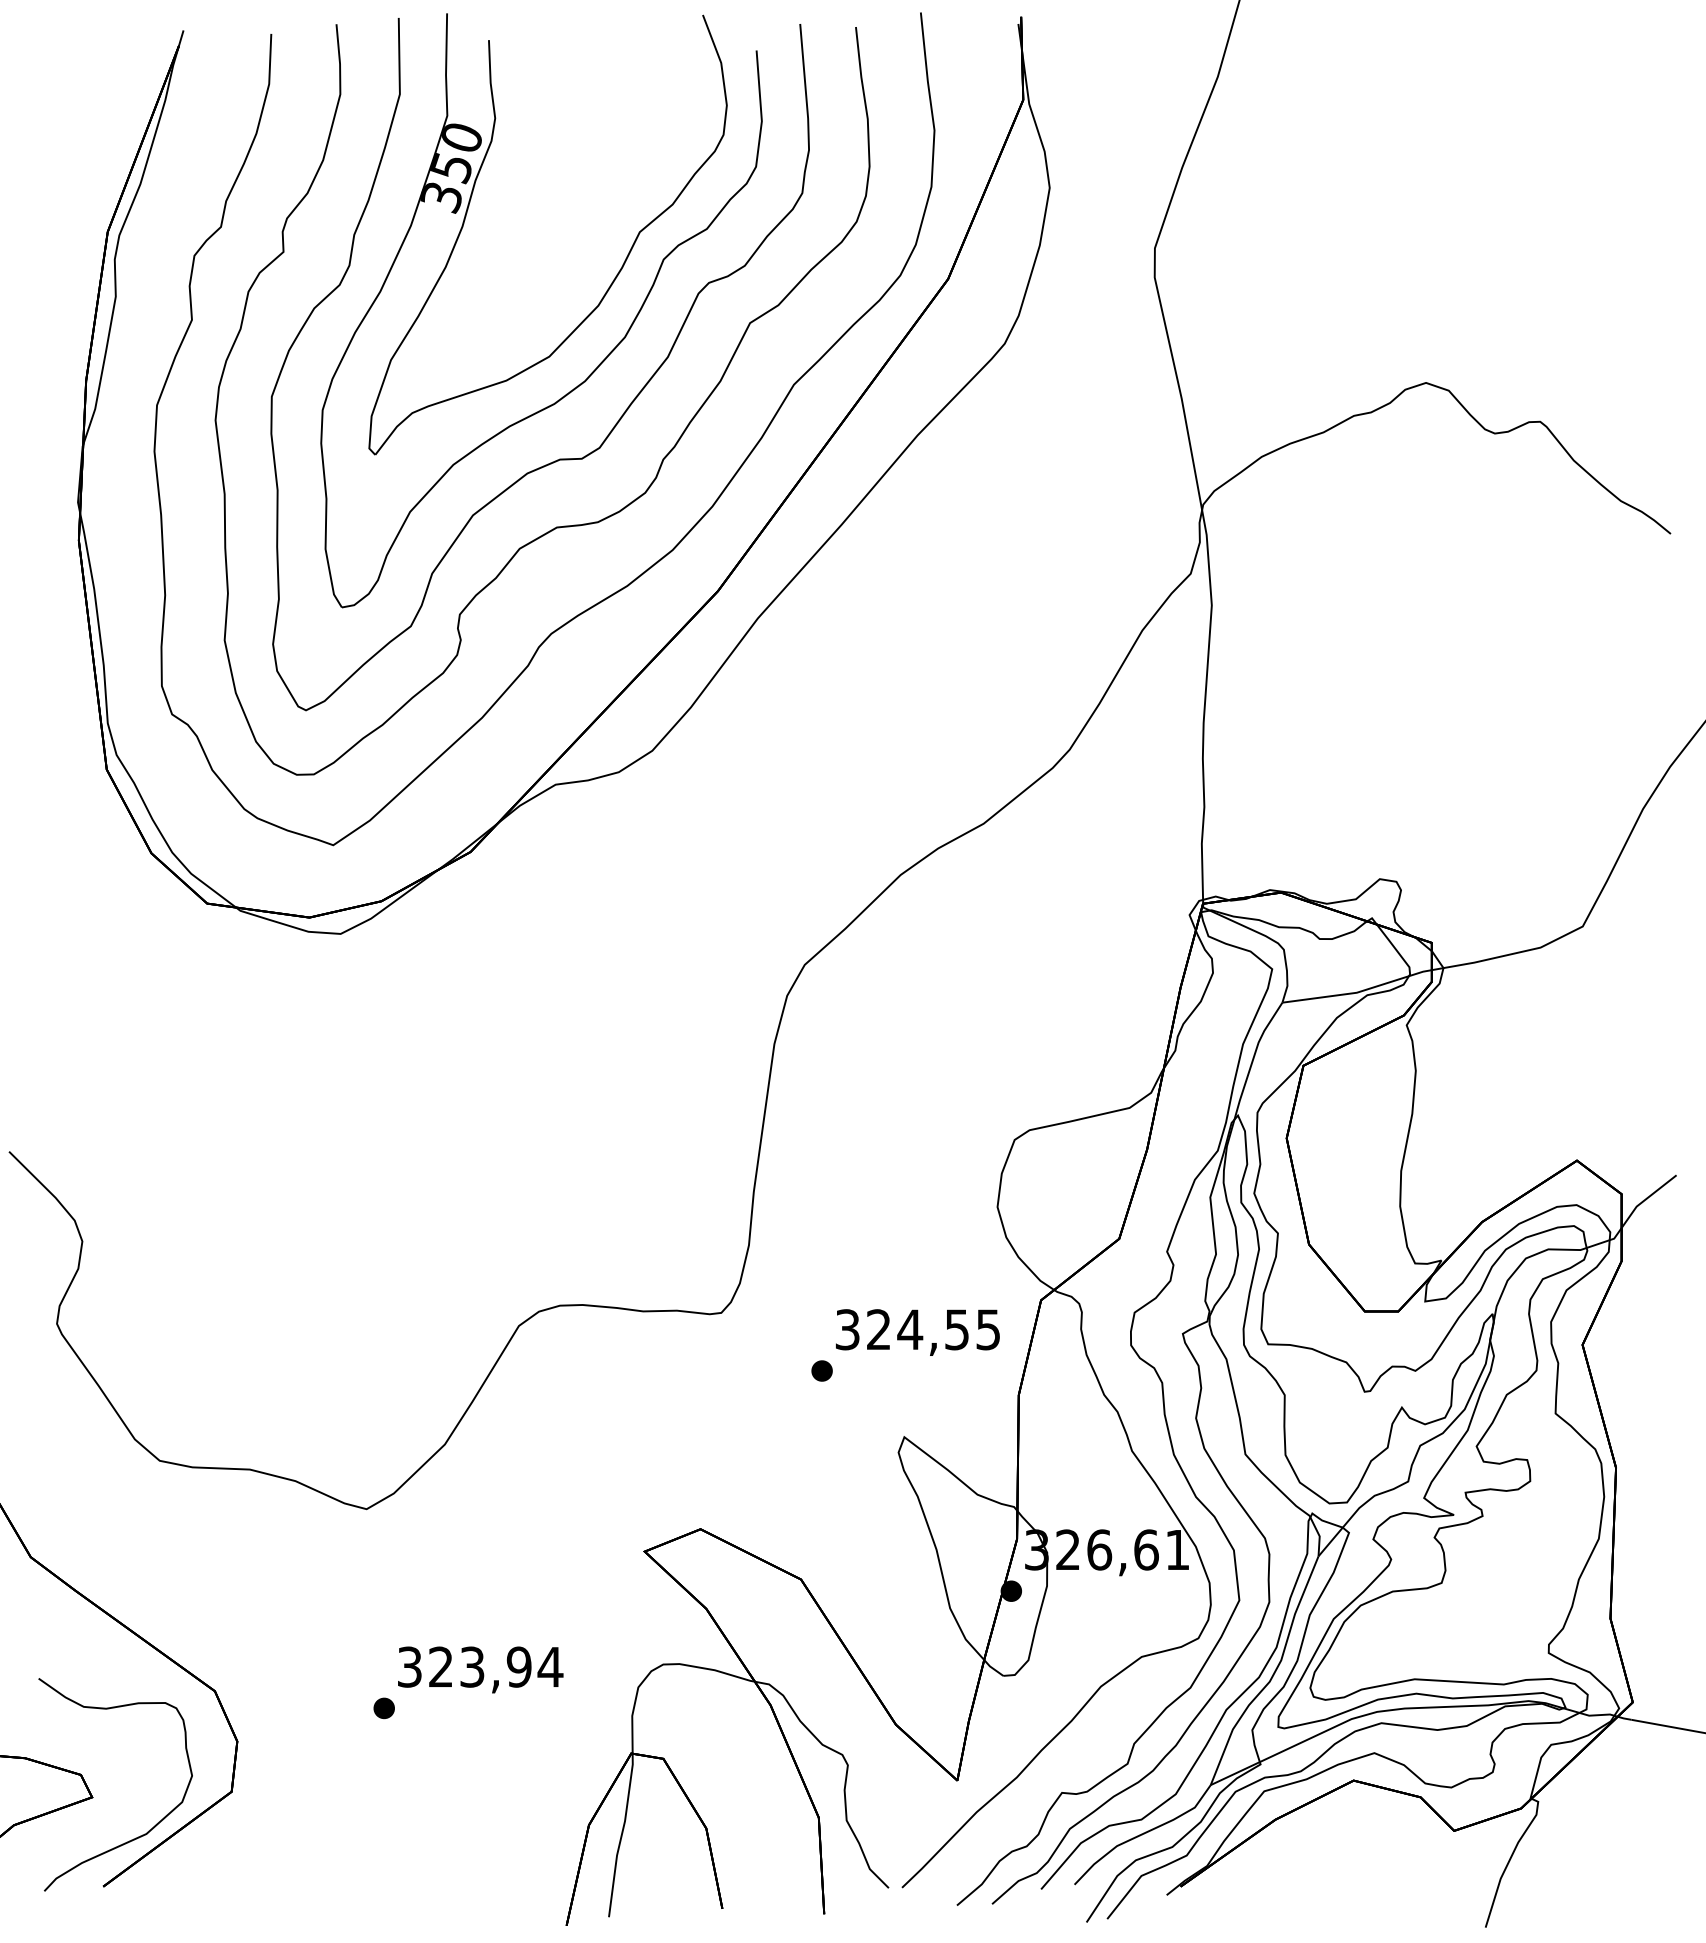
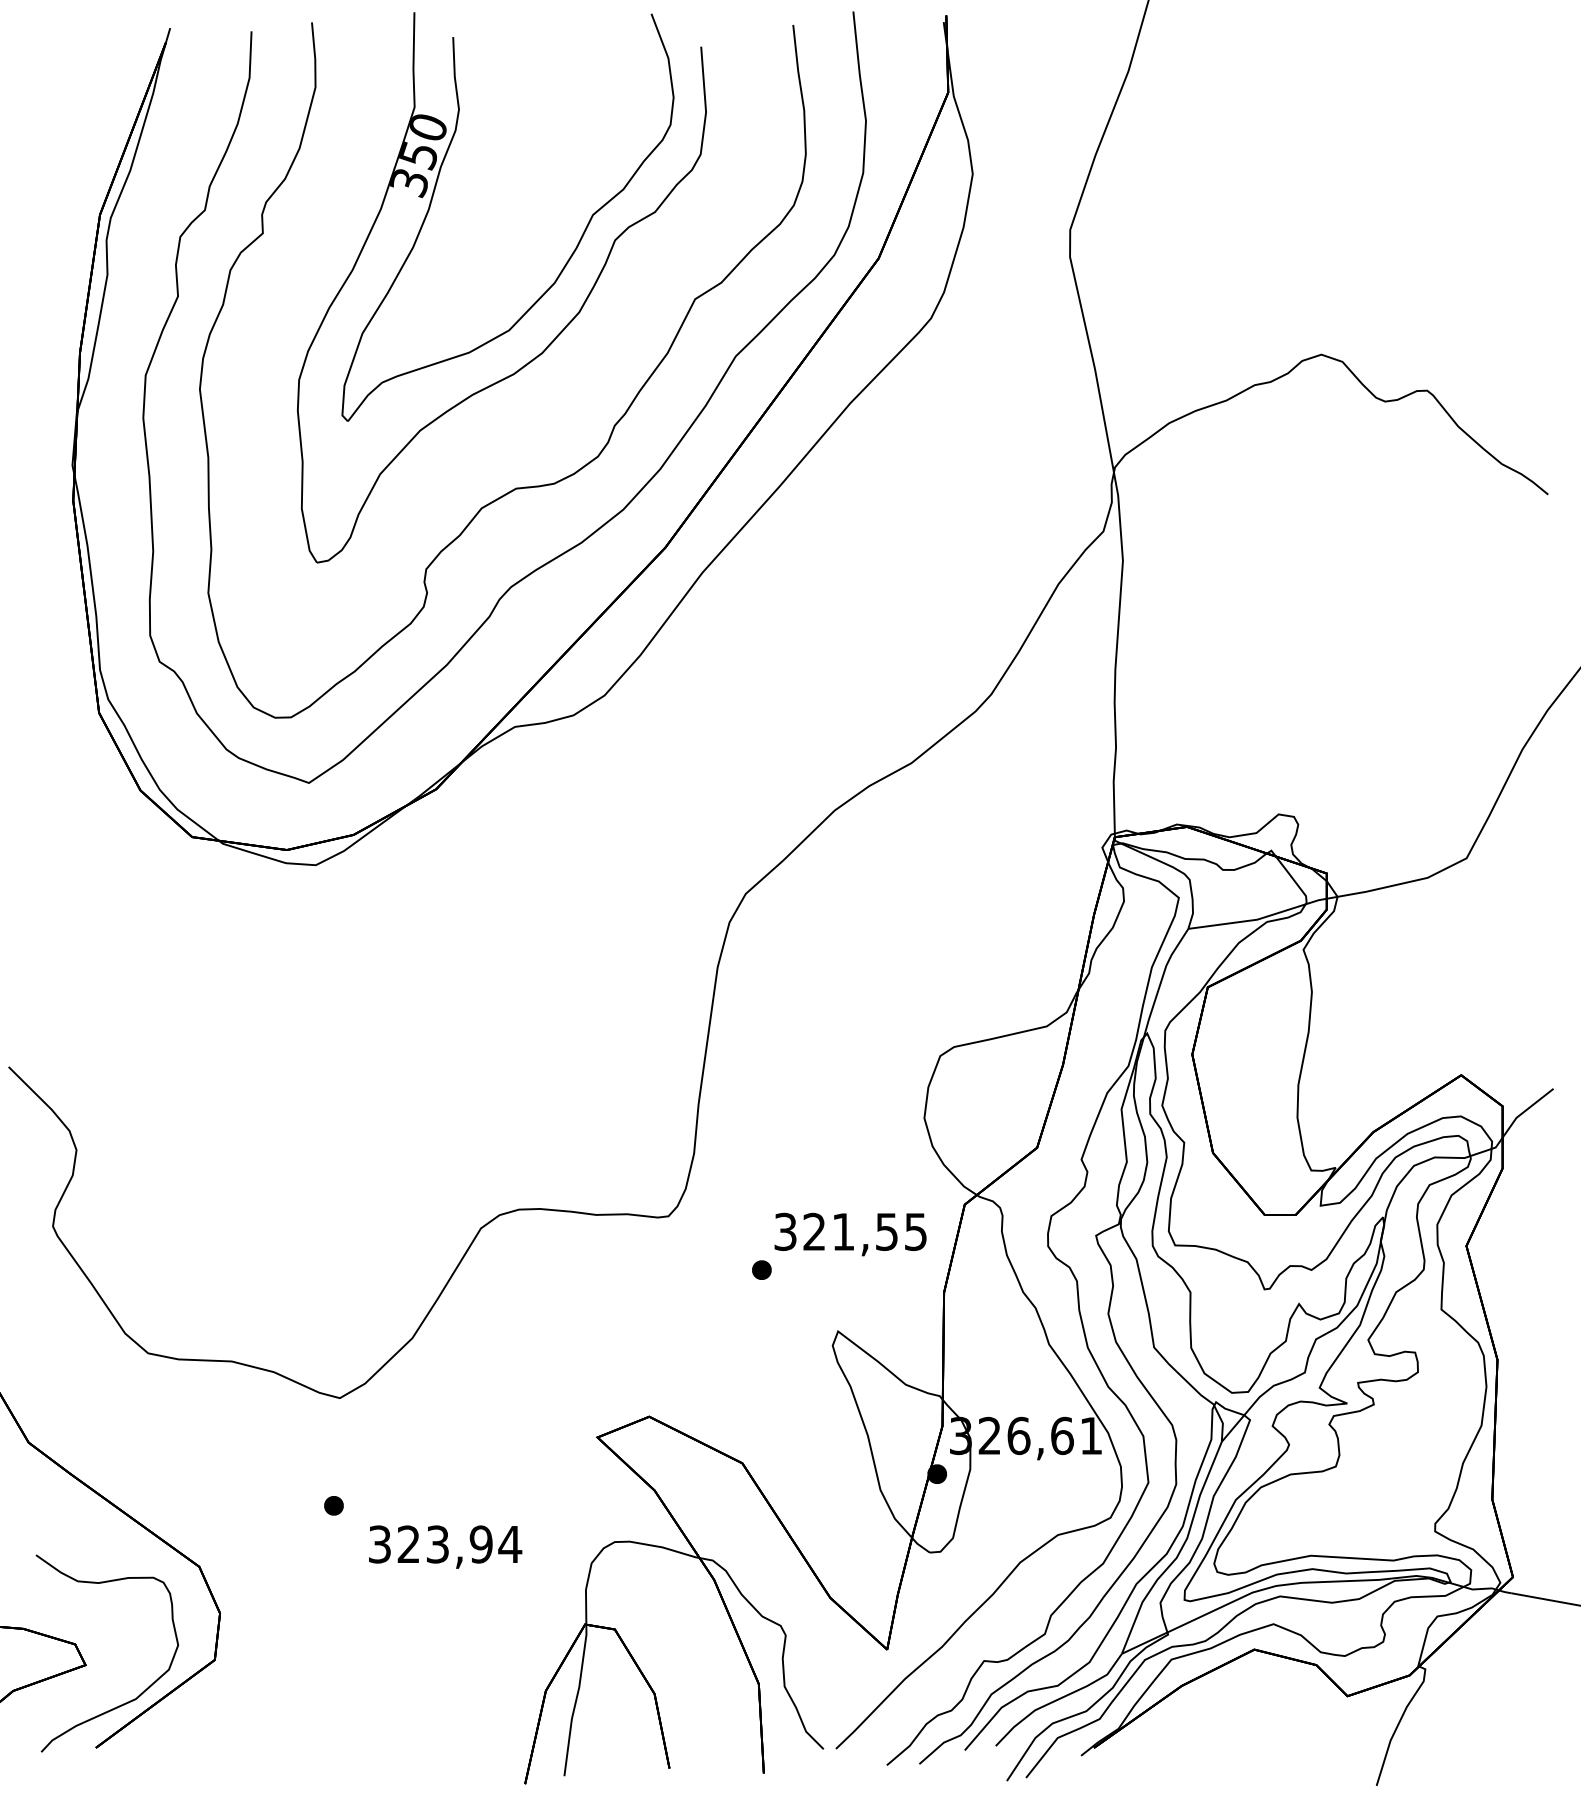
part: (559, 458) -> (518, 424), removed
text: (910, 1329) -> (843, 1231), 324,55 -> 321,55
part: (383, 1708) -> (333, 1505), moved

